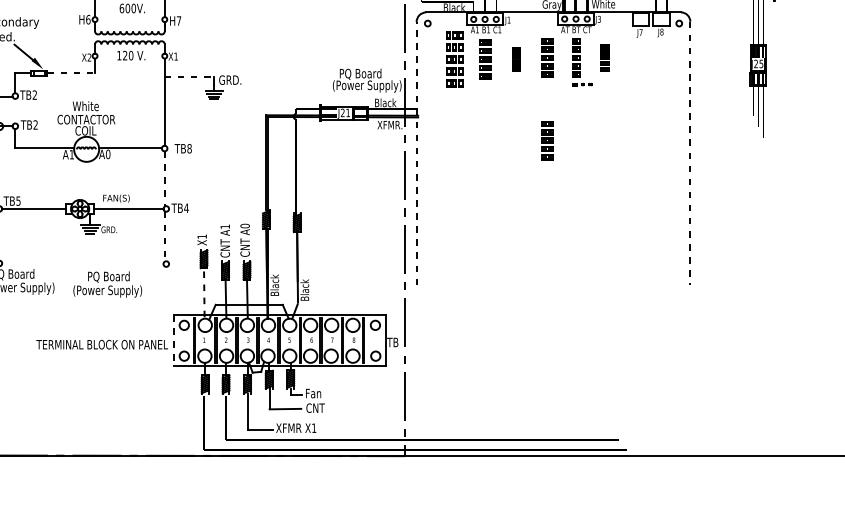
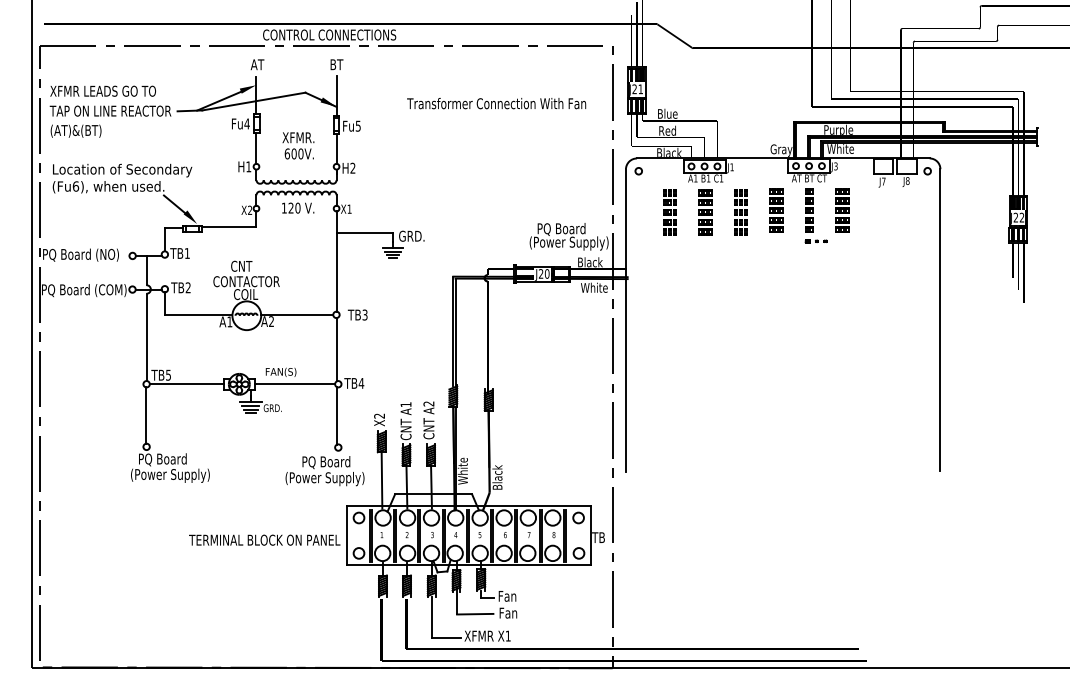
text: (88, 19) -> (248, 166), H6 -> H1
text: (178, 20) -> (352, 167), H7 -> H2
part: (605, 57) -> (842, 210), size x1.43
part: (454, 59) -> (669, 212), size x0.71
part: (516, 59) -> (740, 212), size x1.67
text: (760, 63) -> (1021, 217), J25 -> J22
line: (71, 72) -> (229, 227), dashed -> solid
line: (189, 76) -> (365, 232), dashed -> solid
text: (34, 95) -> (186, 253), TB2 -> TB1
text: (85, 105) -> (245, 265), White -> CNT
text: (347, 112) -> (546, 273), J21 -> J20
text: (390, 124) -> (595, 287), XFMR. -> White
part: (547, 140) -> (776, 305), removed
text: (189, 148) -> (364, 314), TB8 -> TB3
line: (416, 153) -> (625, 320), dashed -> solid
line: (690, 153) -> (940, 320), dashed -> solid
text: (108, 154) -> (271, 321), A0 -> A2
line: (165, 178) -> (337, 349), dashed -> solid
text: (244, 225) -> (428, 403), A0 -> A2
line: (165, 236) -> (337, 415), dashed -> solid
text: (202, 236) -> (379, 415), X1 -> X2
text: (107, 284) -> (324, 471), moved
text: (274, 284) -> (462, 470), Black -> White
line: (204, 291) -> (382, 479), dashed -> solid
line: (174, 341) -> (347, 536), dashed -> solid
text: (315, 407) -> (509, 612), CNT -> Fan

